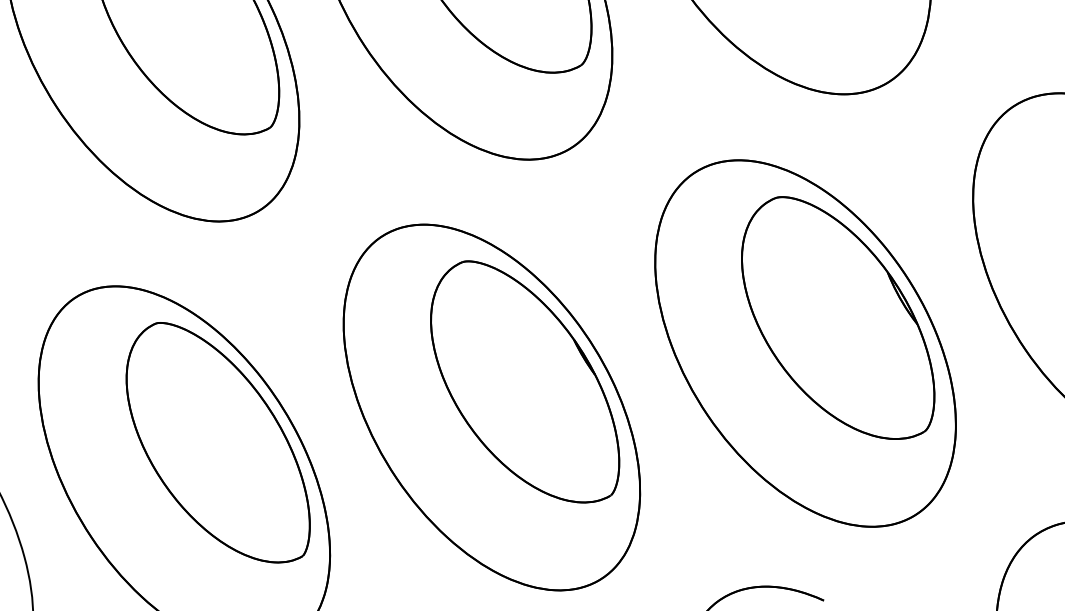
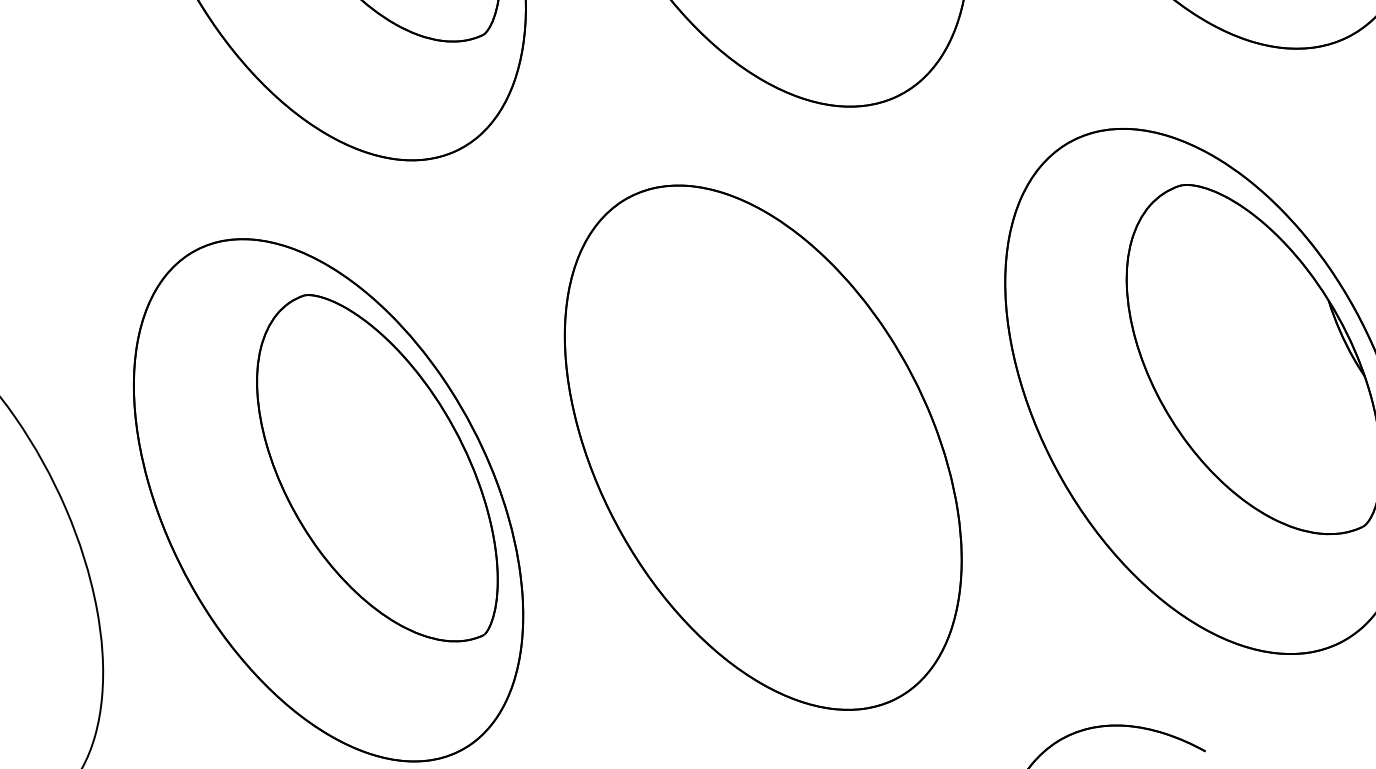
part: (525, 381) -> (812, 414), removed

